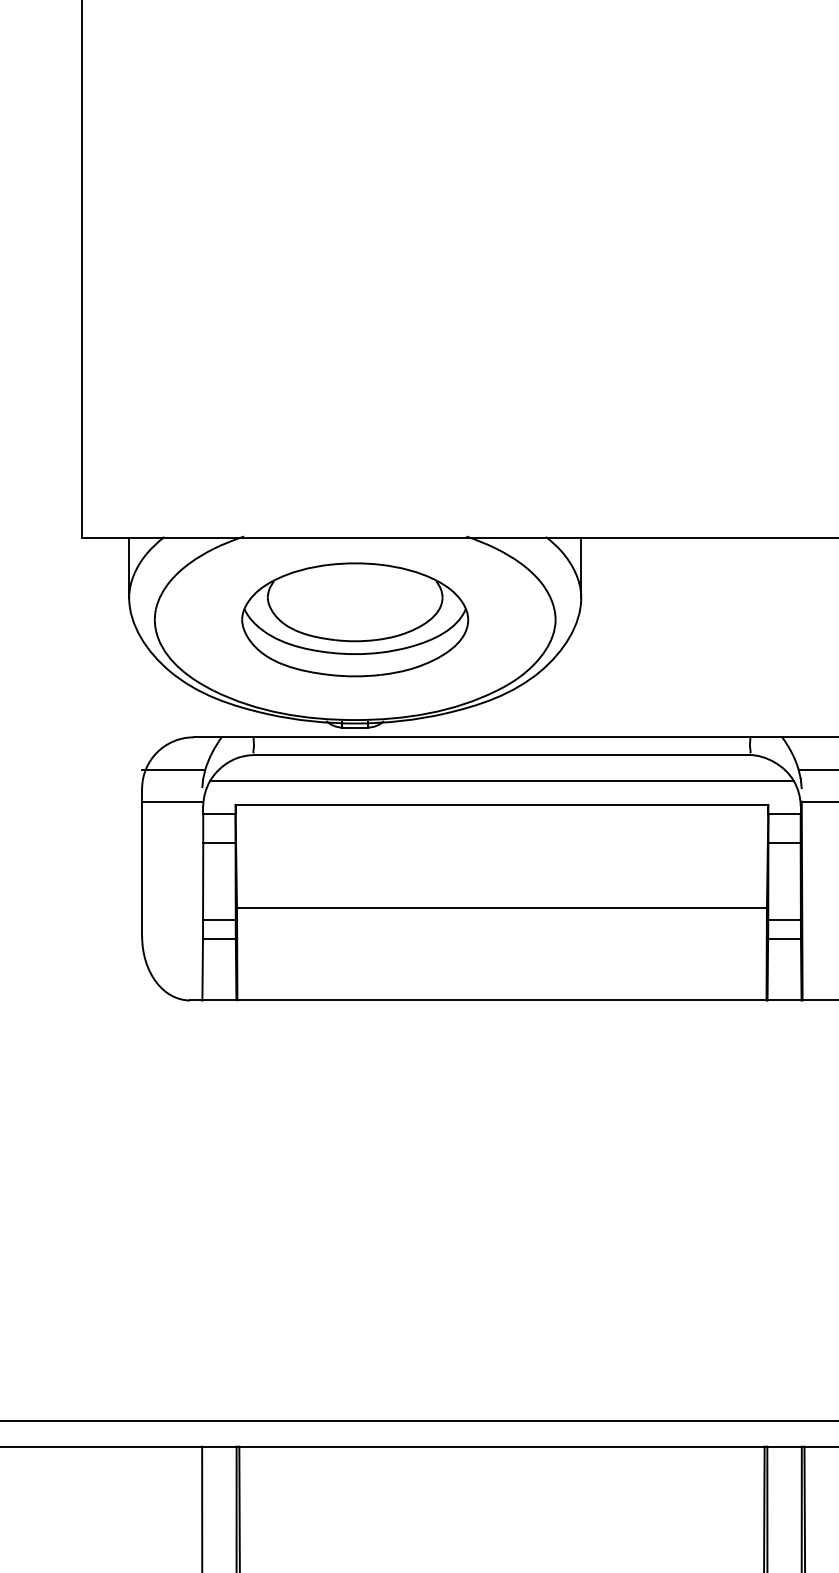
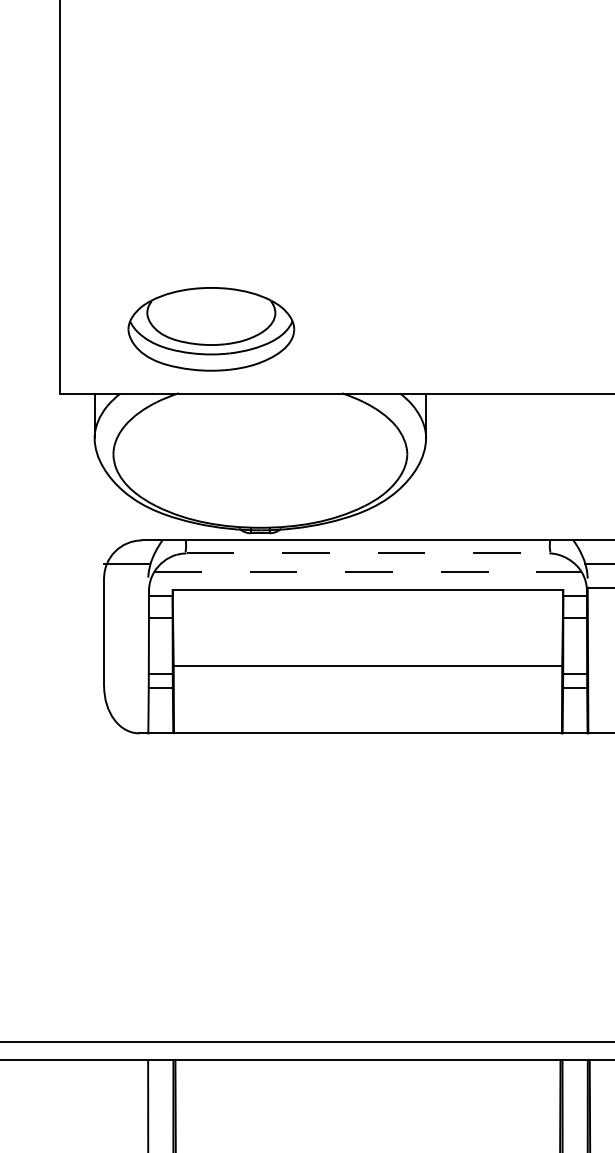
part: (355, 620) -> (211, 329), moved
line: (502, 755) -> (368, 553), solid -> dashed
line: (501, 781) -> (367, 572), solid -> dashed
line: (172, 801) -> (126, 587), removed

